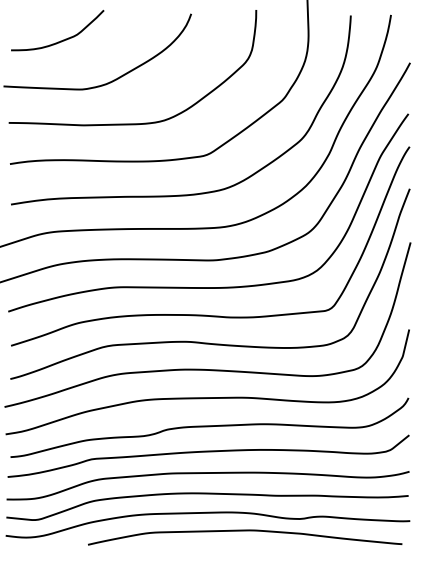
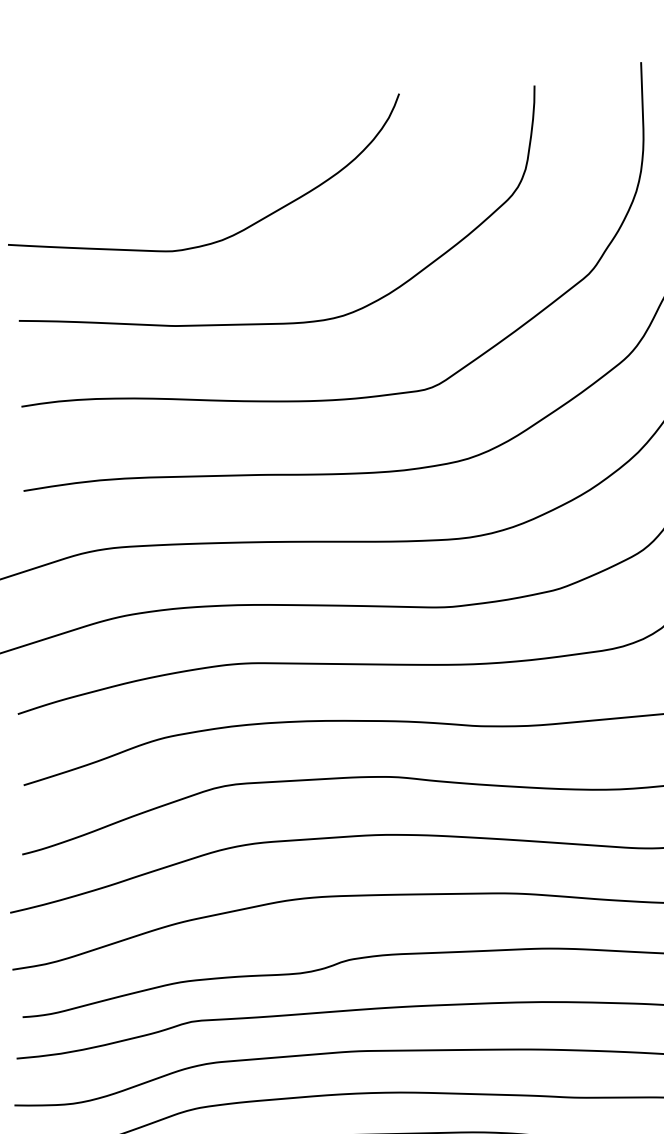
curve: (60, 40) -> (126, 149), removed

